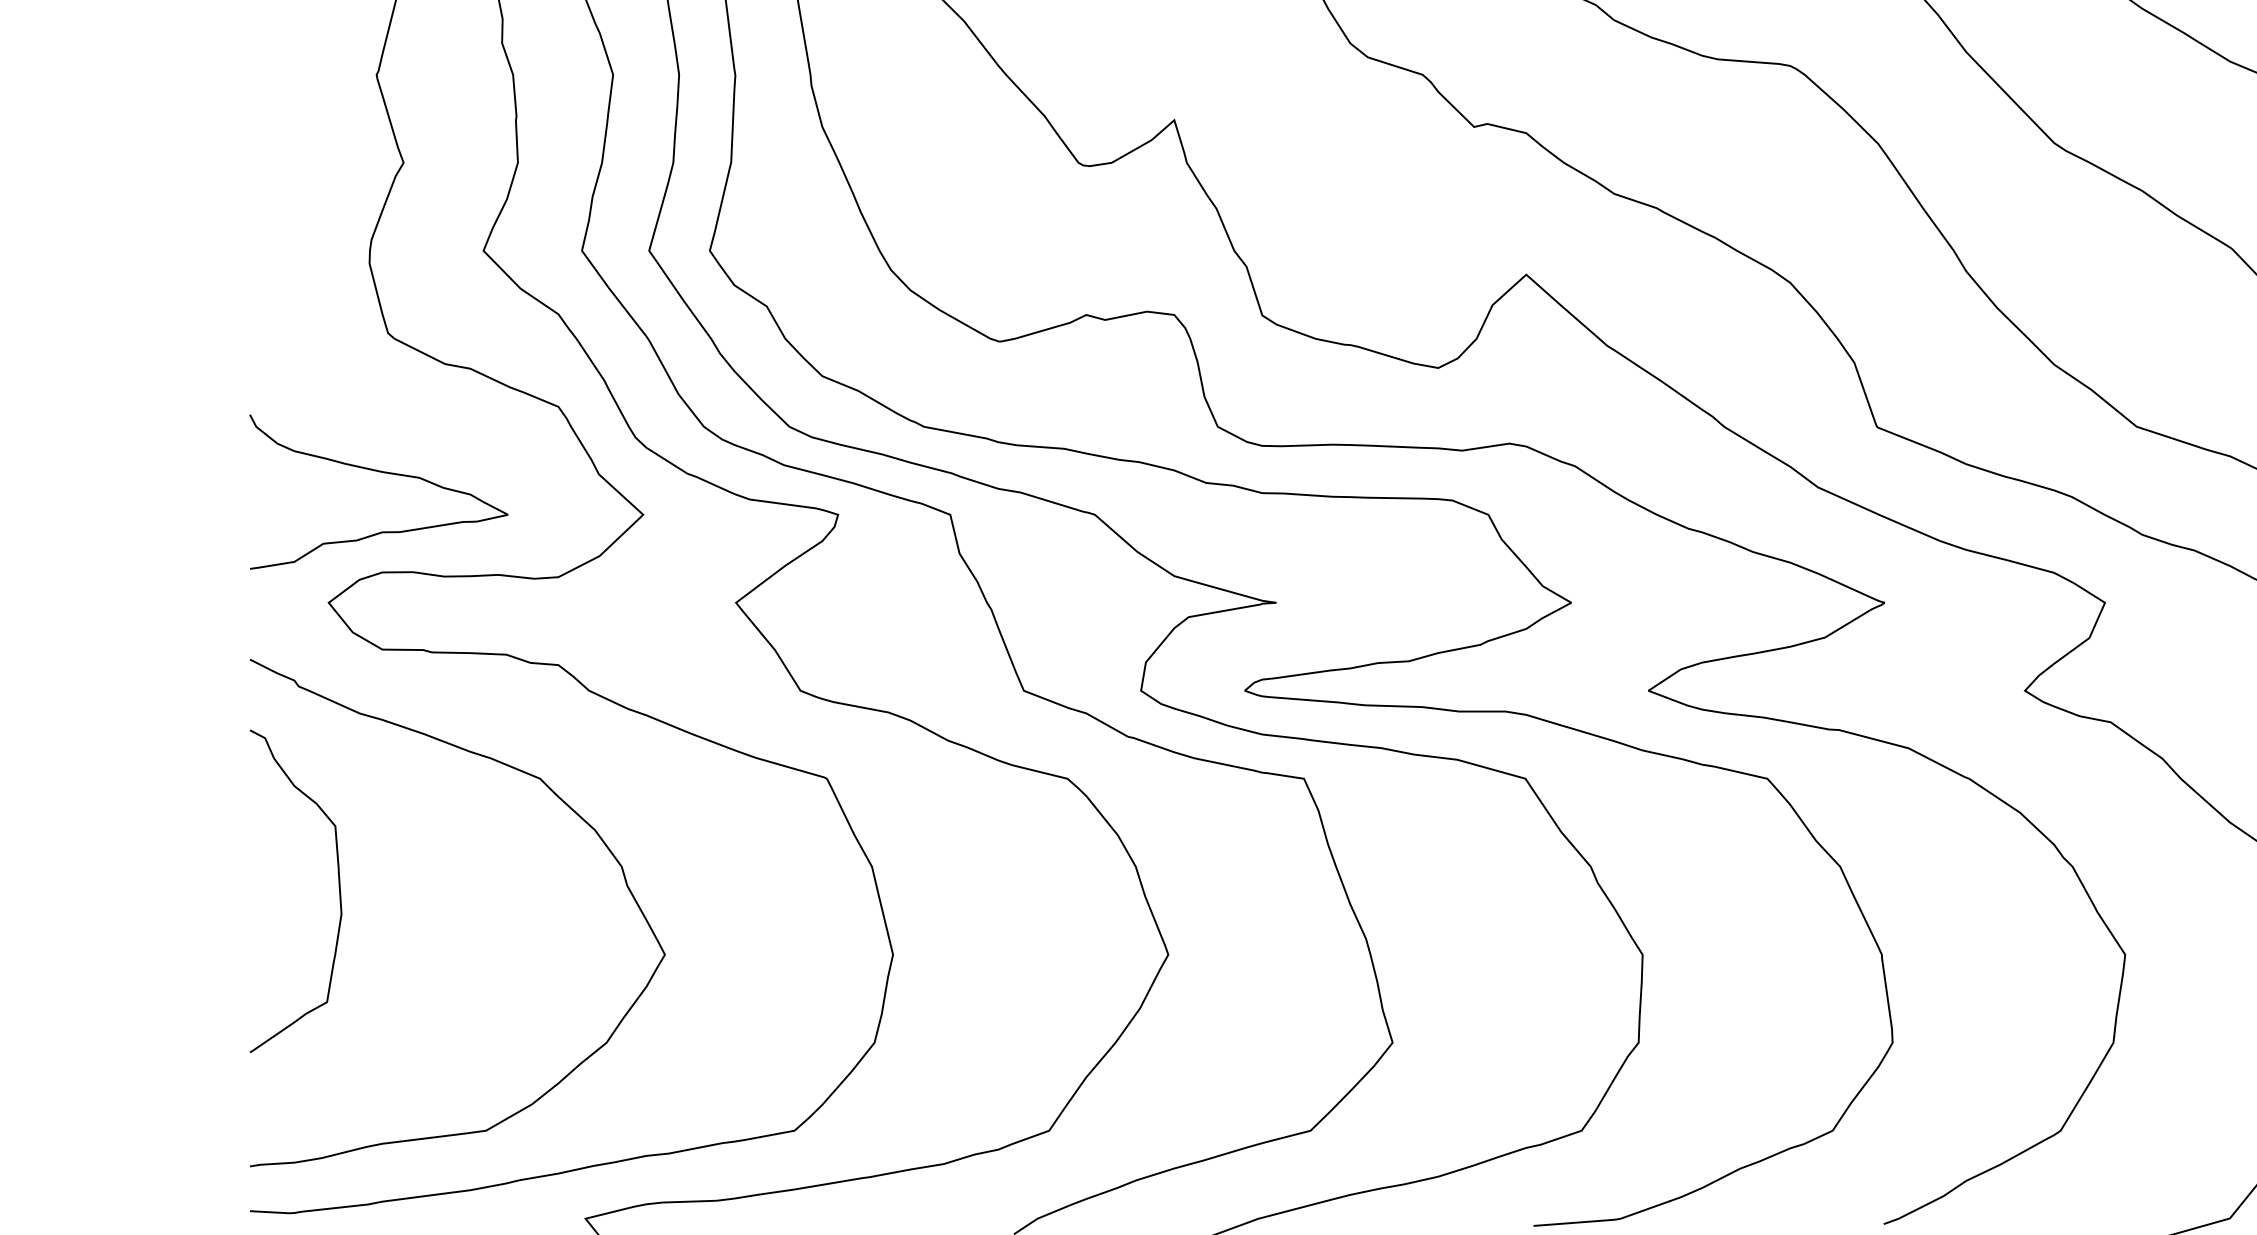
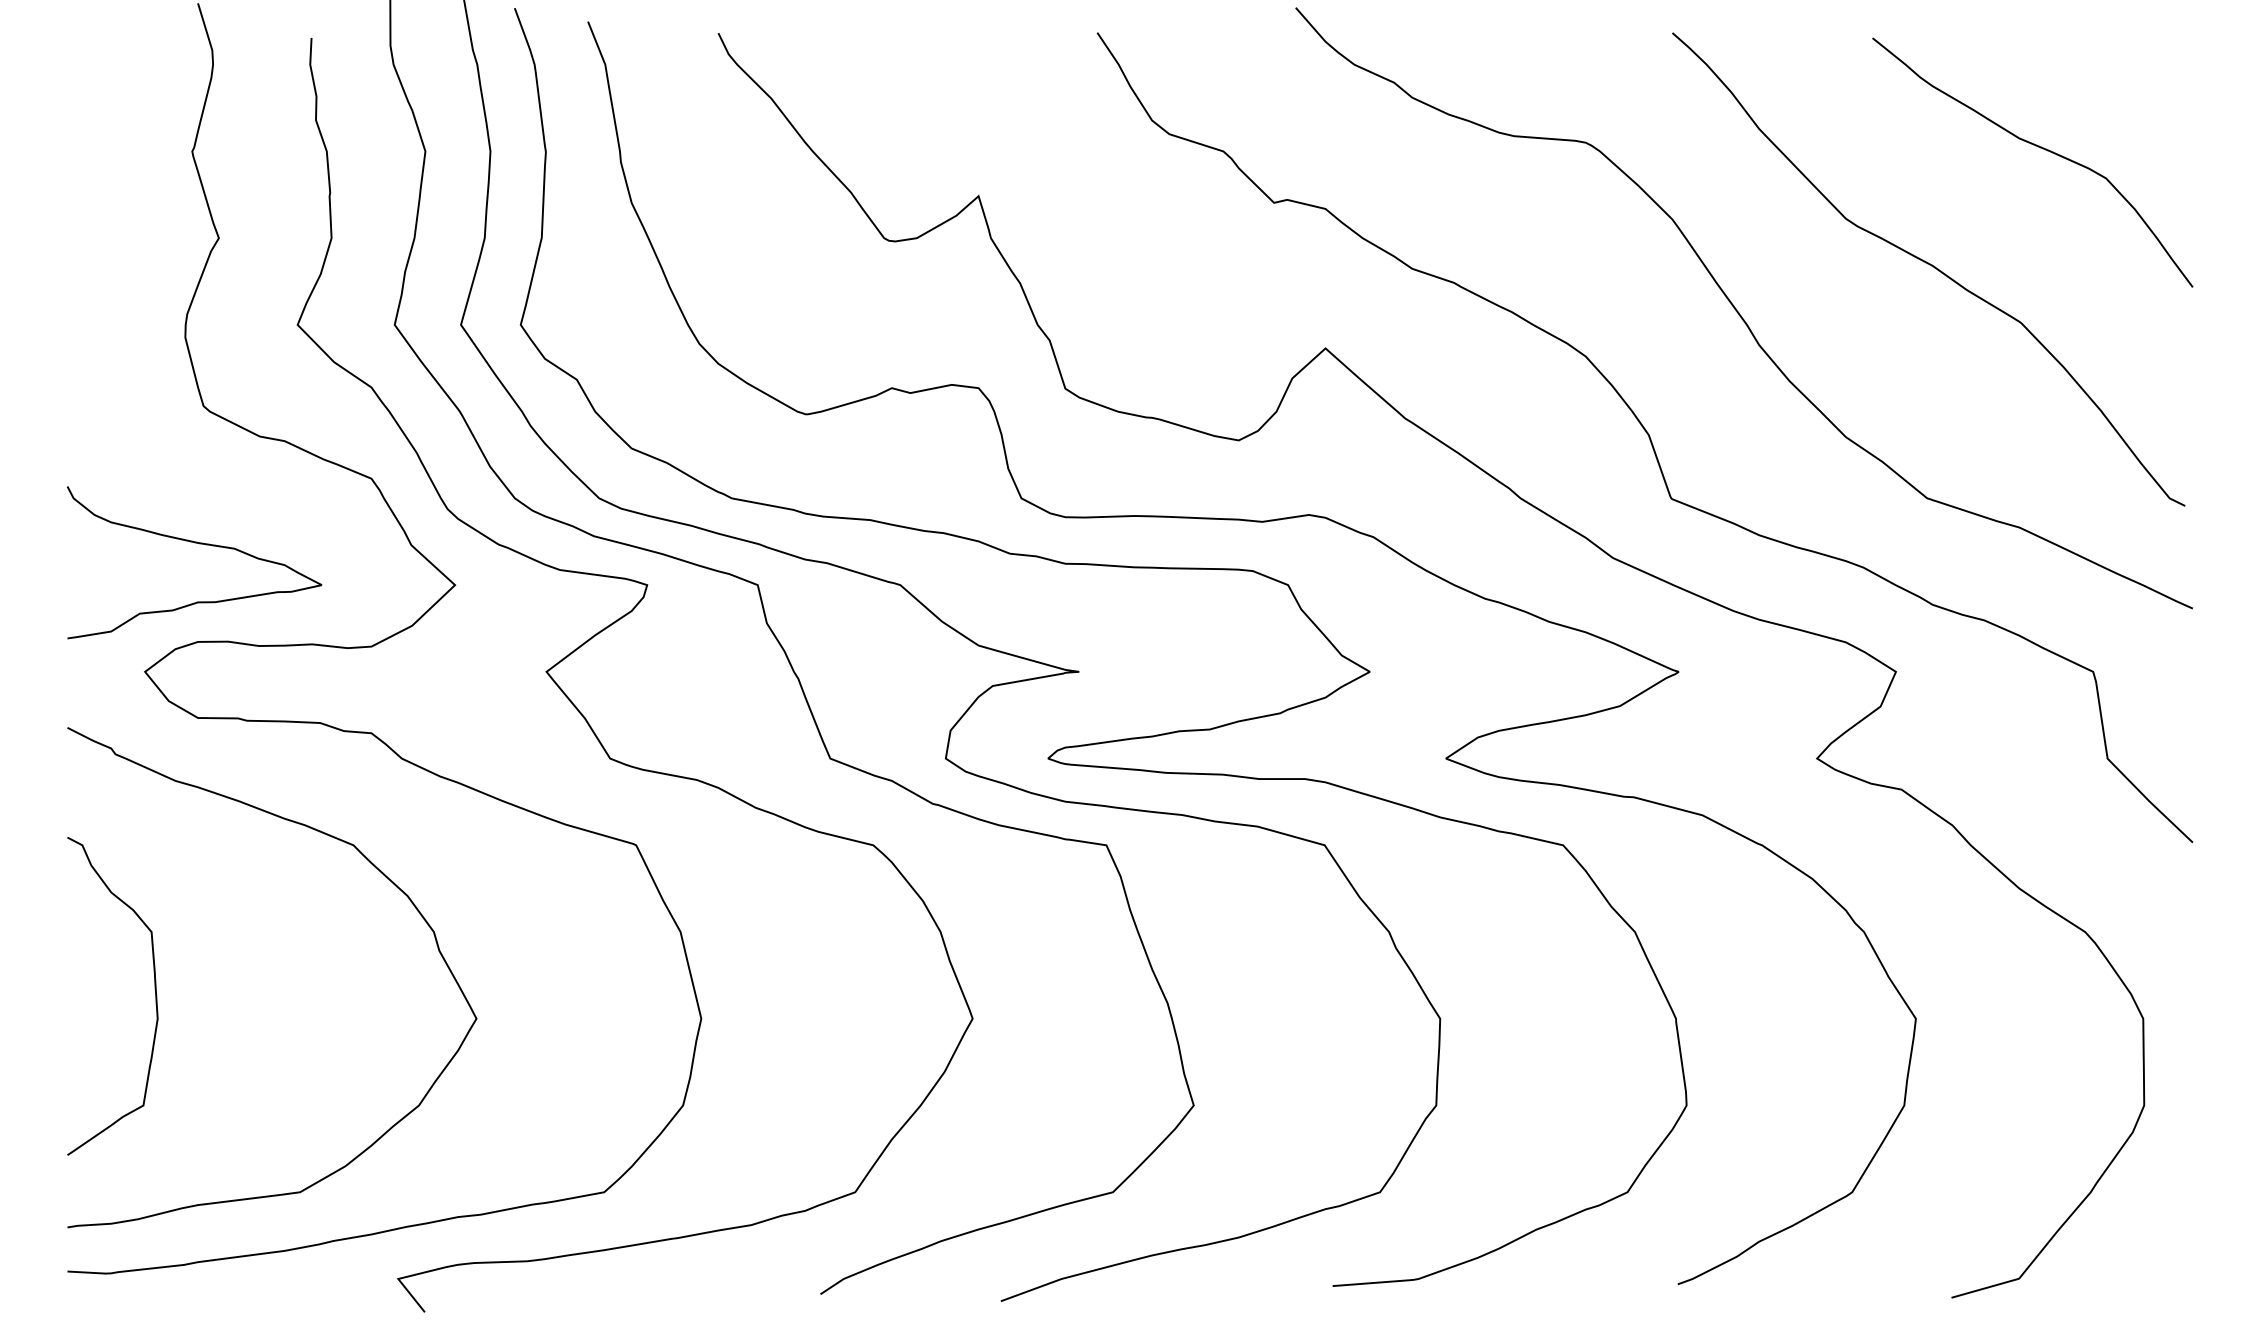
curve: (338, 884) -> (154, 989), moved

